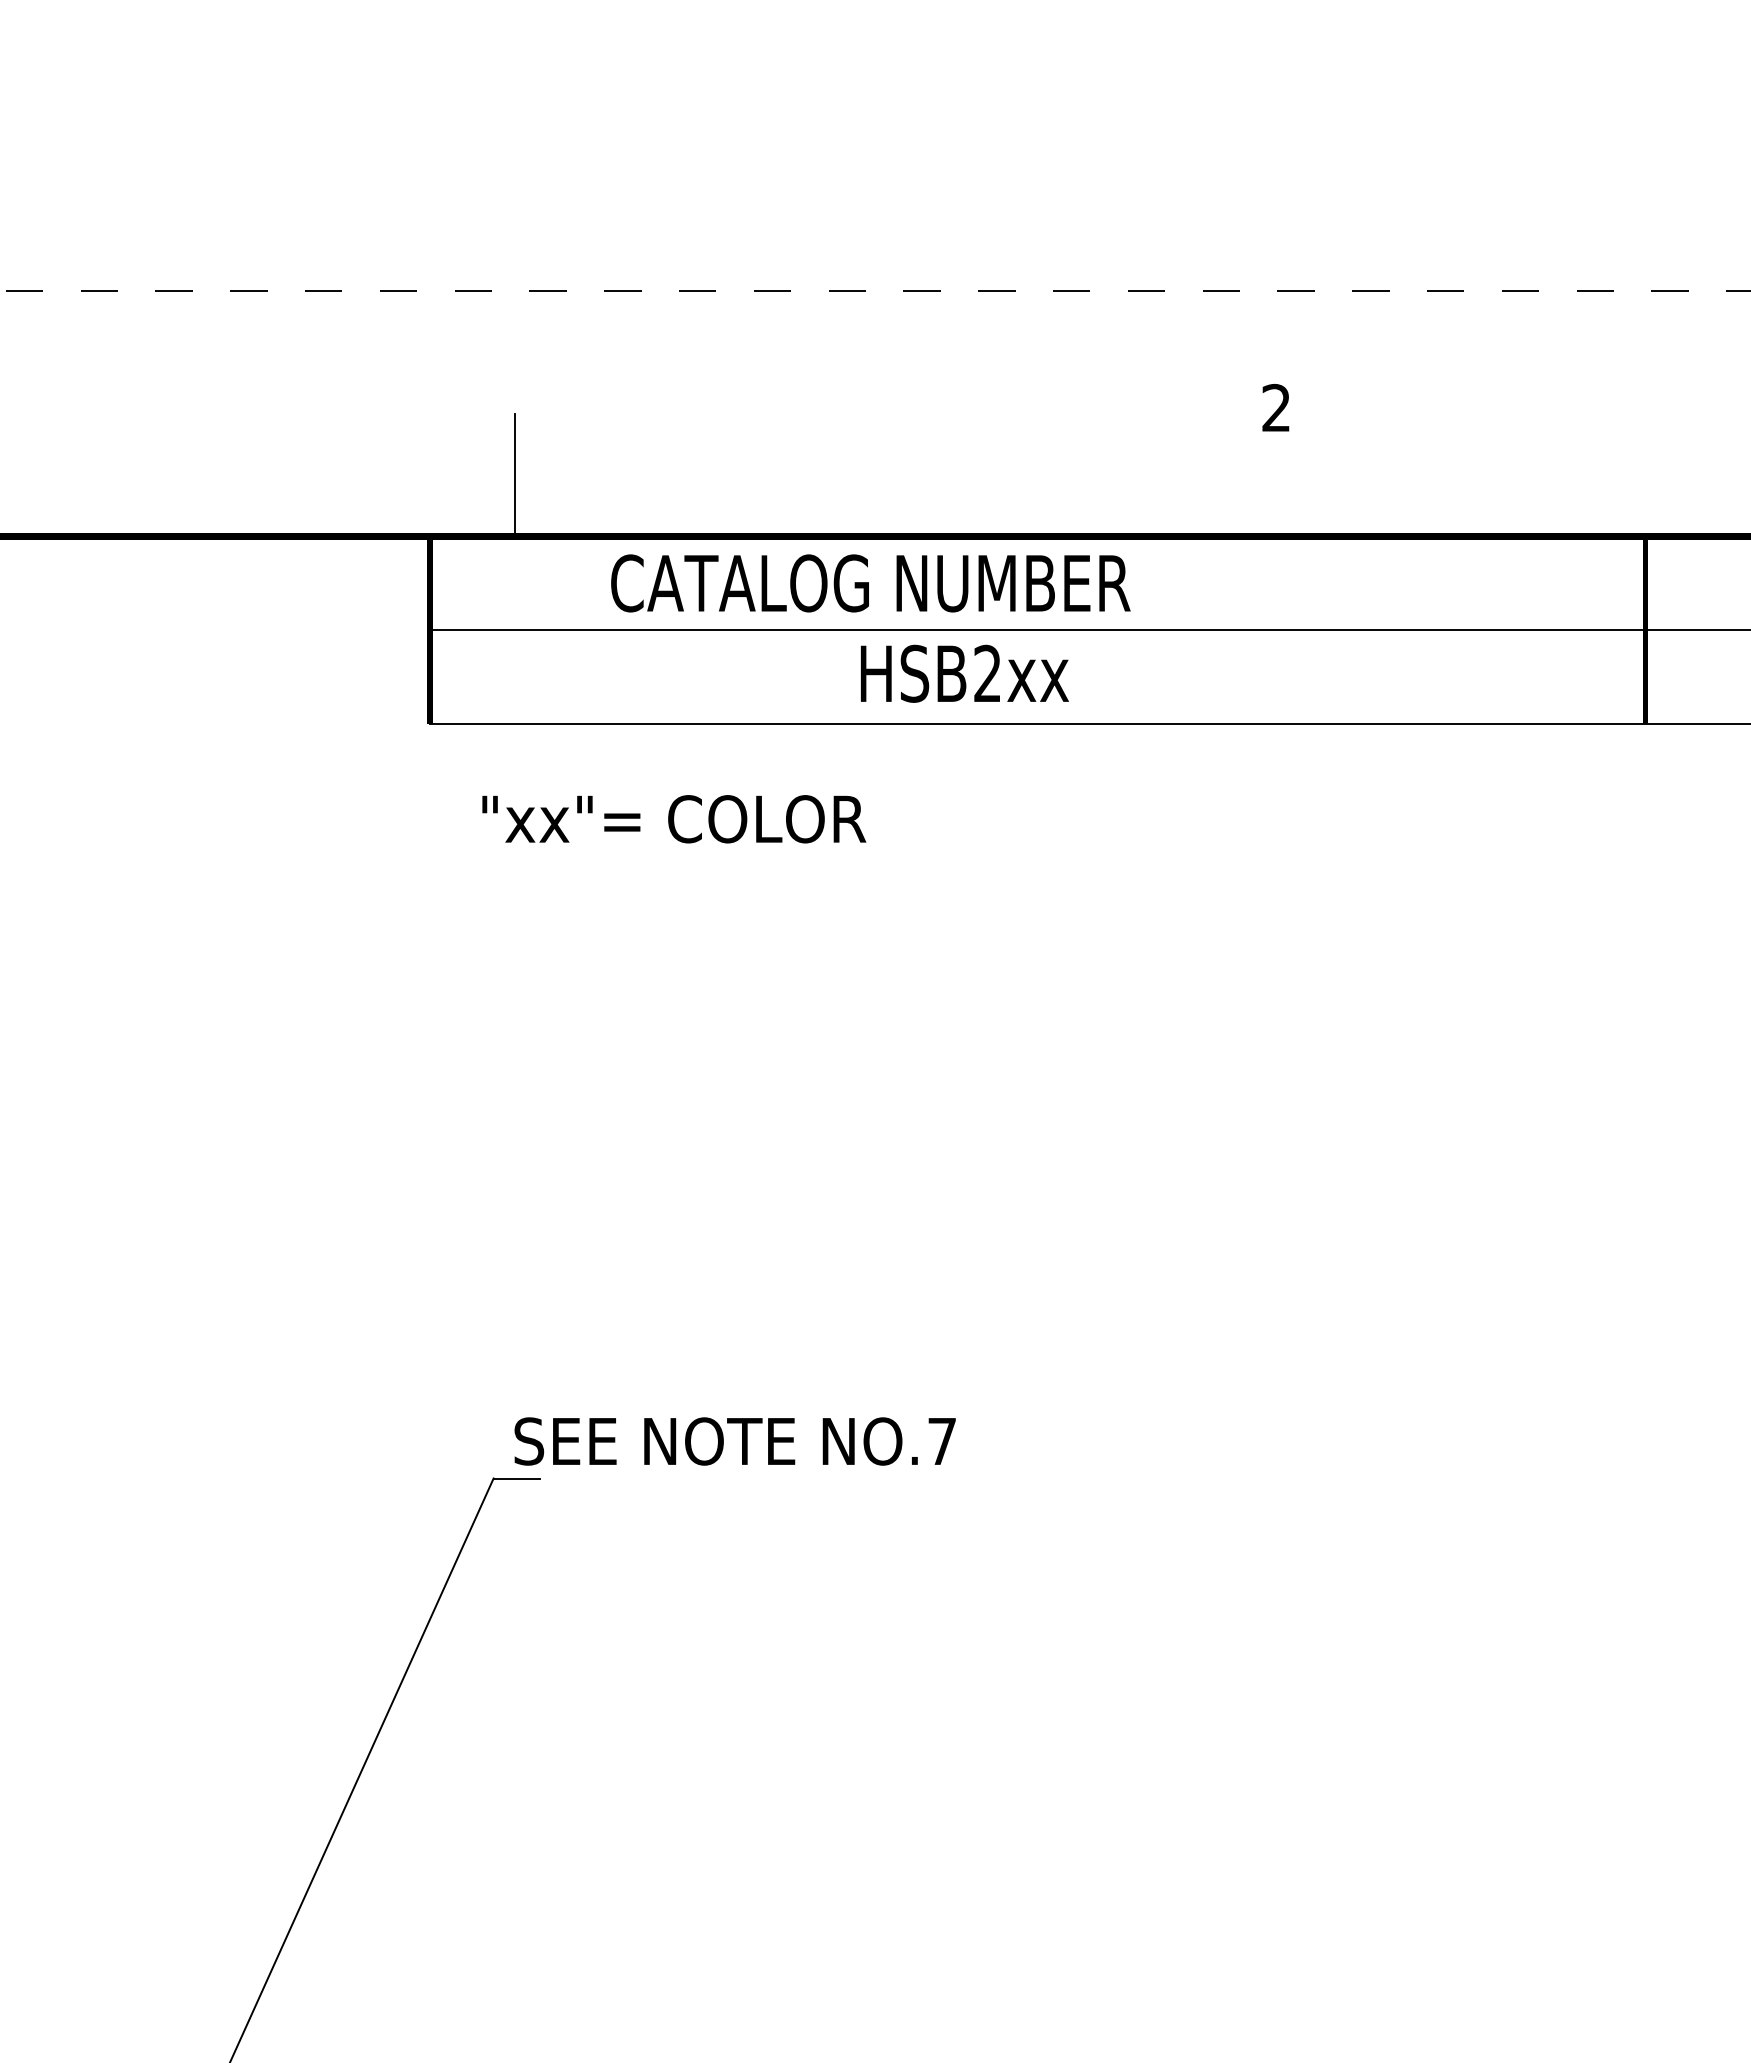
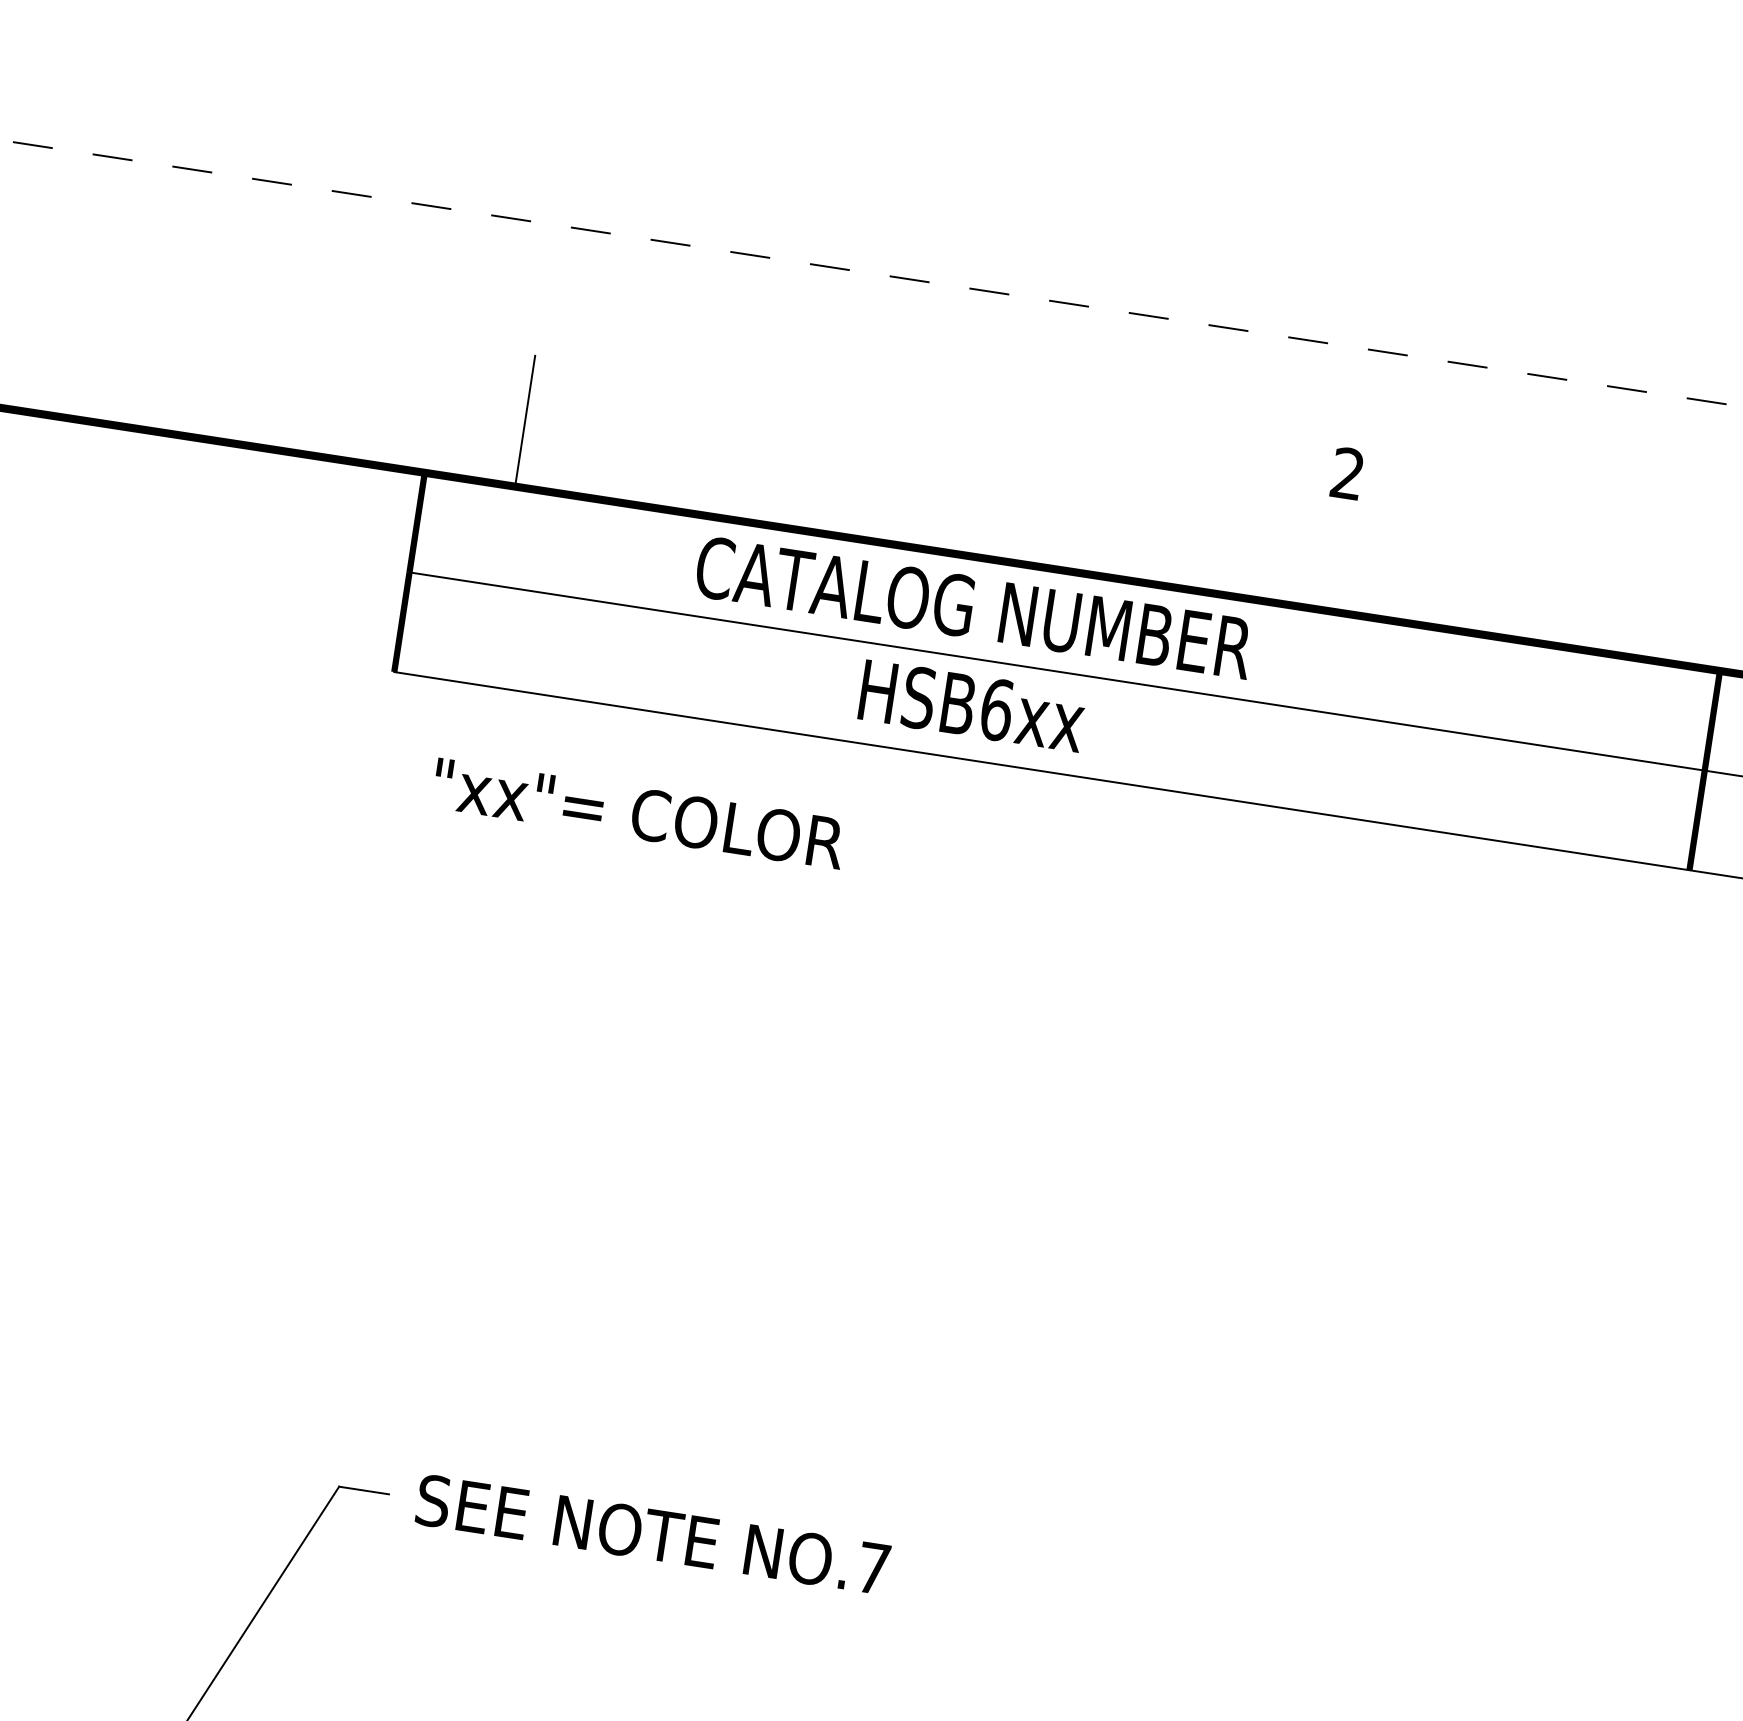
text: (870, 583) -> (974, 607), moved
text: (987, 673) -> (996, 709), HSB2xx -> HSB6xx
text: (734, 1441) -> (652, 1534), moved

